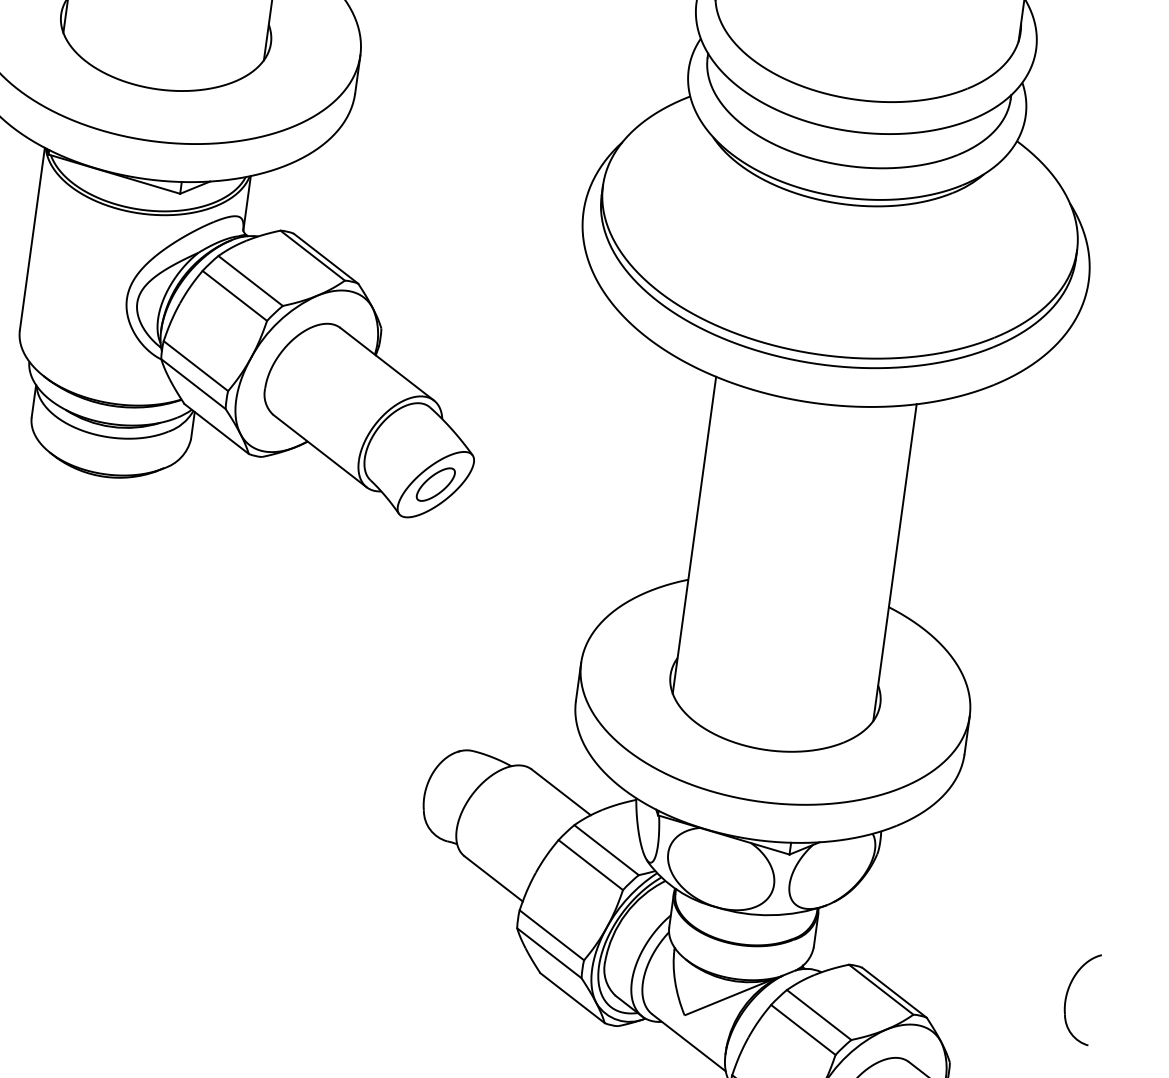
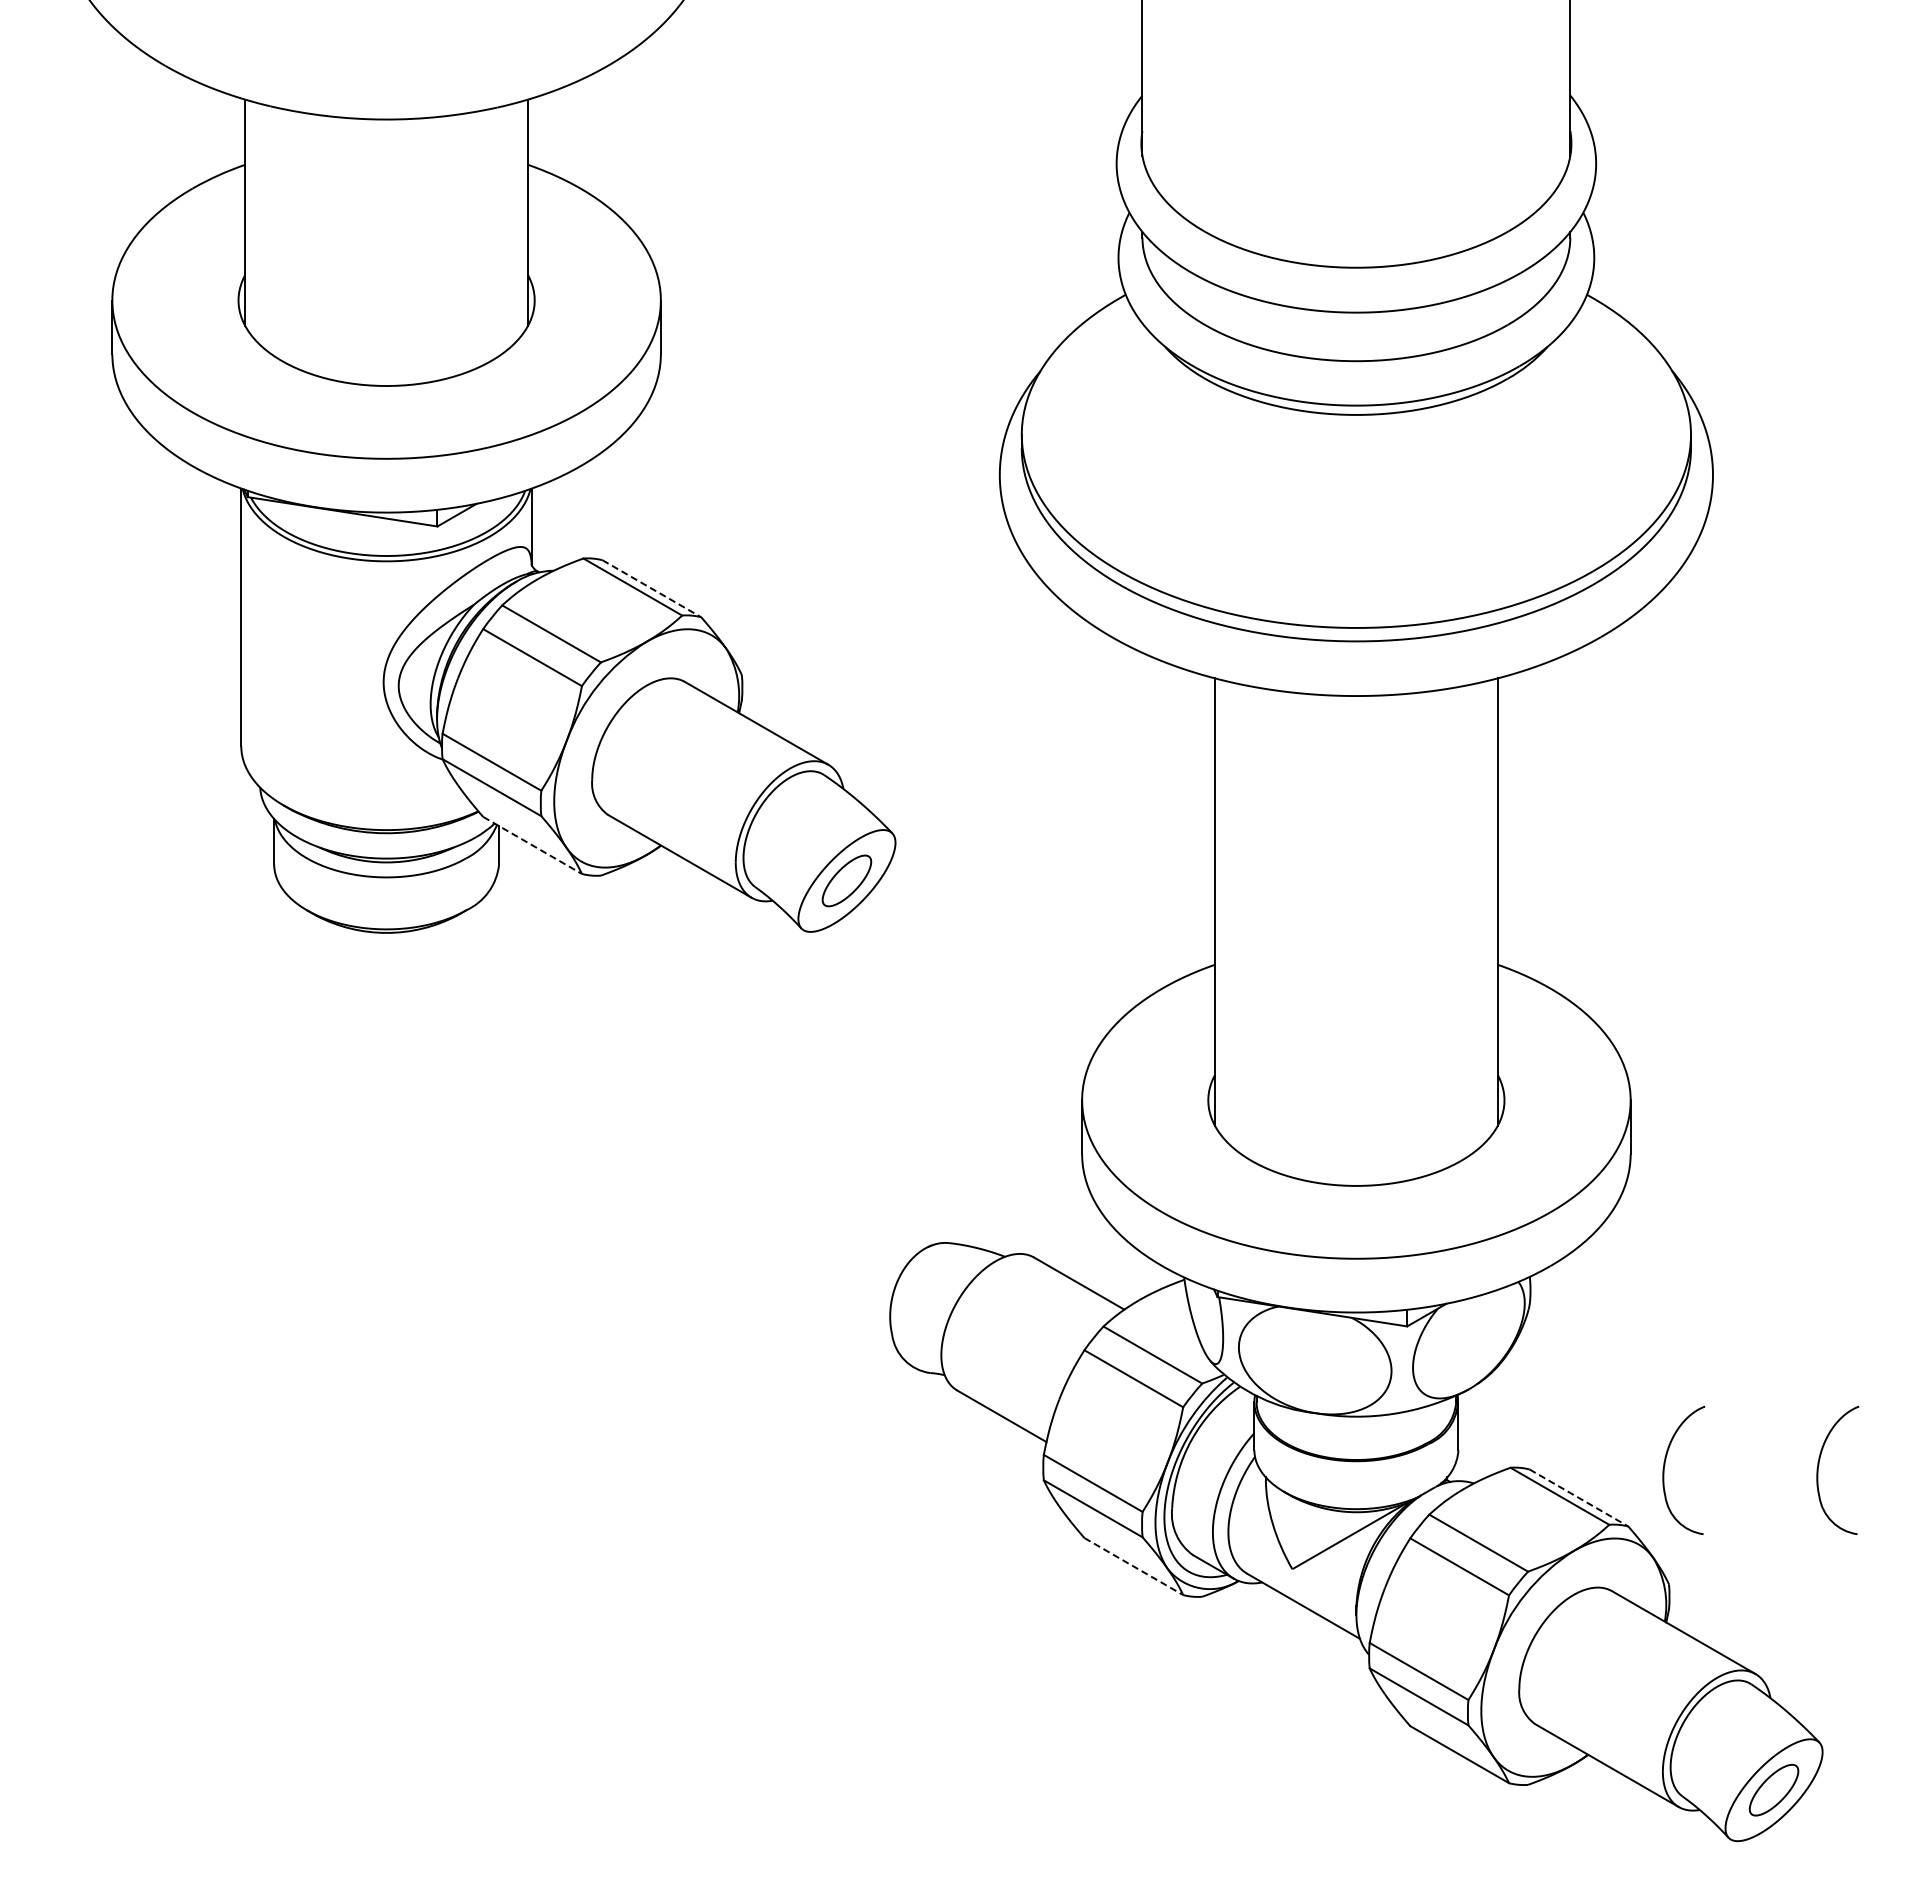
line: (326, 258) -> (652, 588), solid -> dashed
line: (216, 429) -> (532, 845), solid -> dashed
part: (959, 978) -> (1665, 1465), added
line: (894, 993) -> (1579, 1498), solid -> dashed
line: (573, 998) -> (1134, 1566), solid -> dashed

